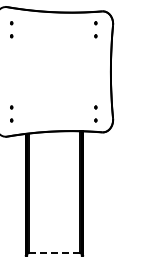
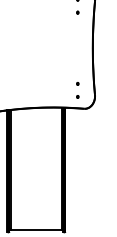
line: (54, 253) -> (36, 229), dashed -> solid

